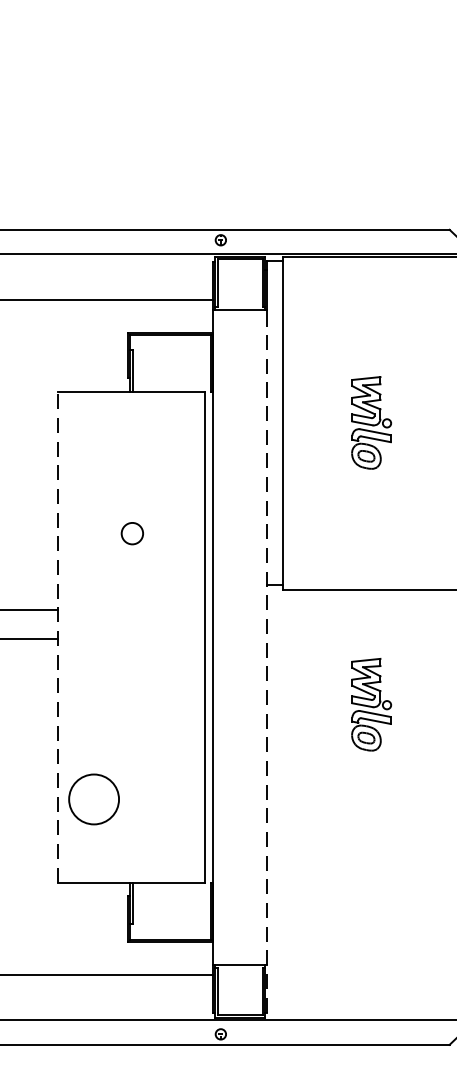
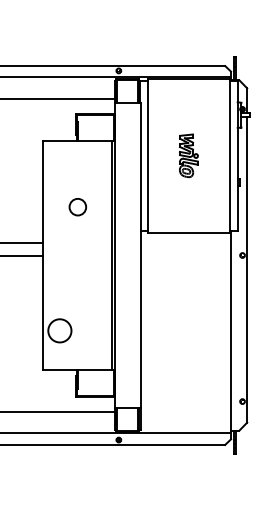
circle: (131, 534) -> (77, 207), size x1.67
line: (58, 637) -> (43, 255), dashed -> solid
line: (267, 660) -> (140, 266), dashed -> solid
part: (370, 704) -> (188, 286), removed

